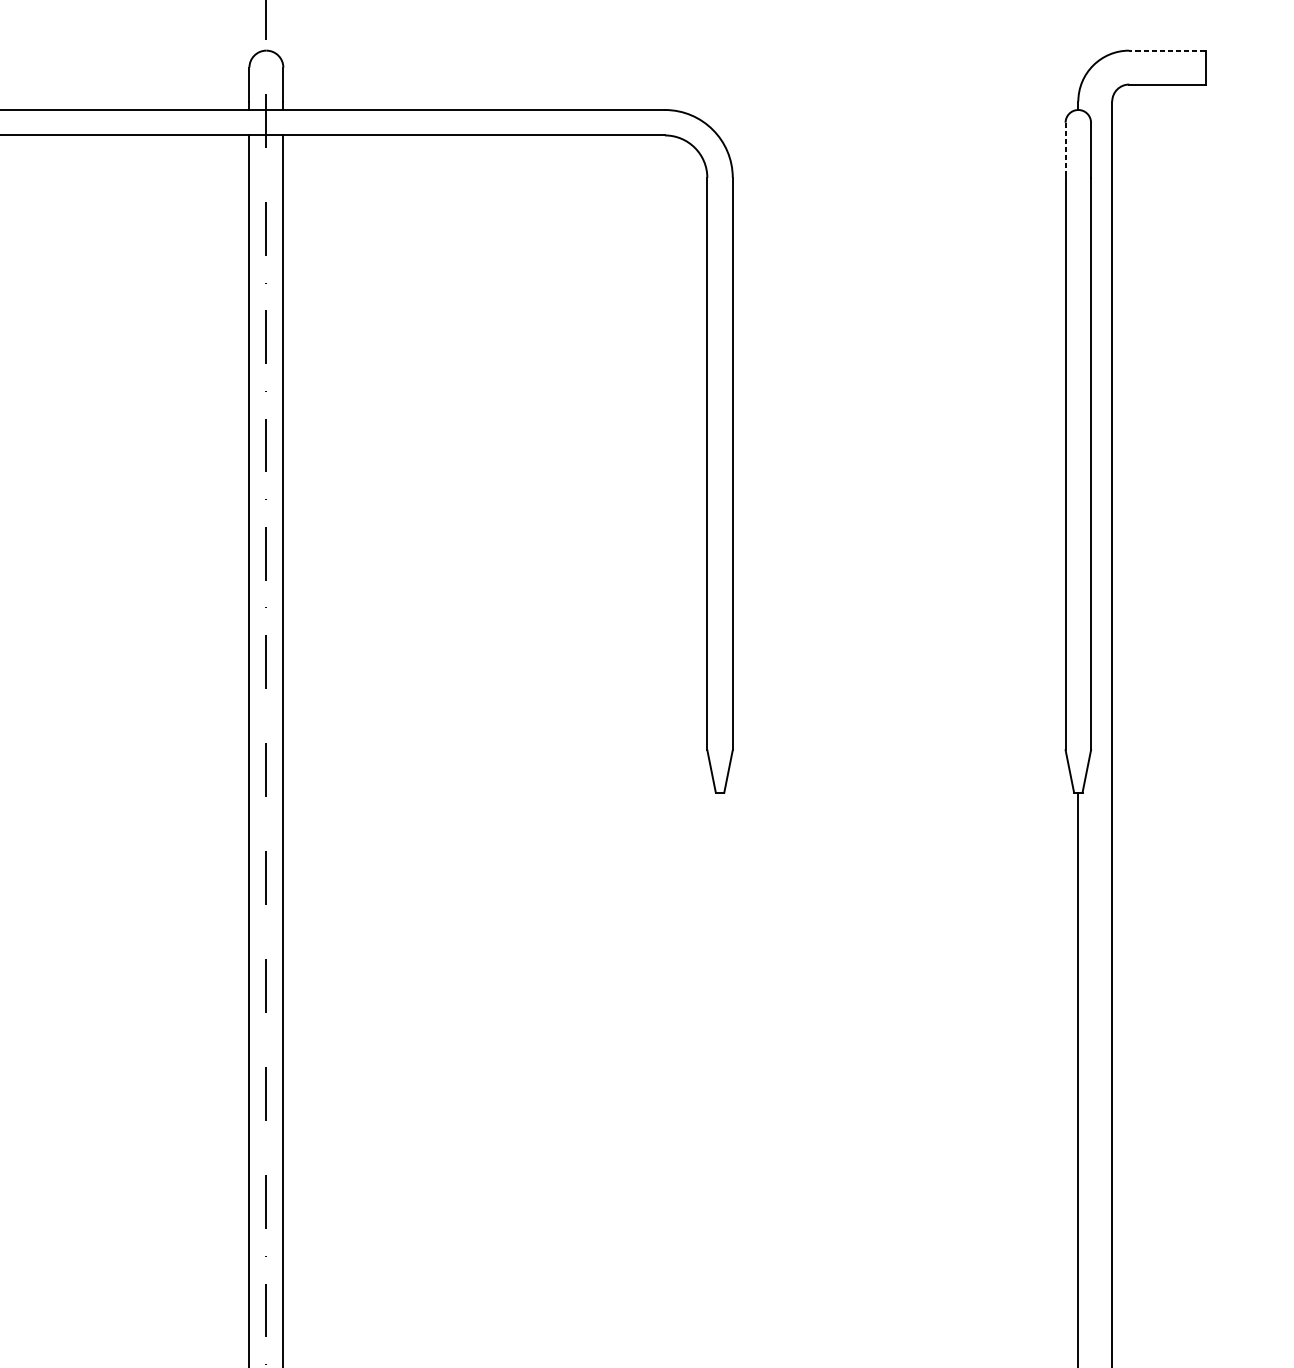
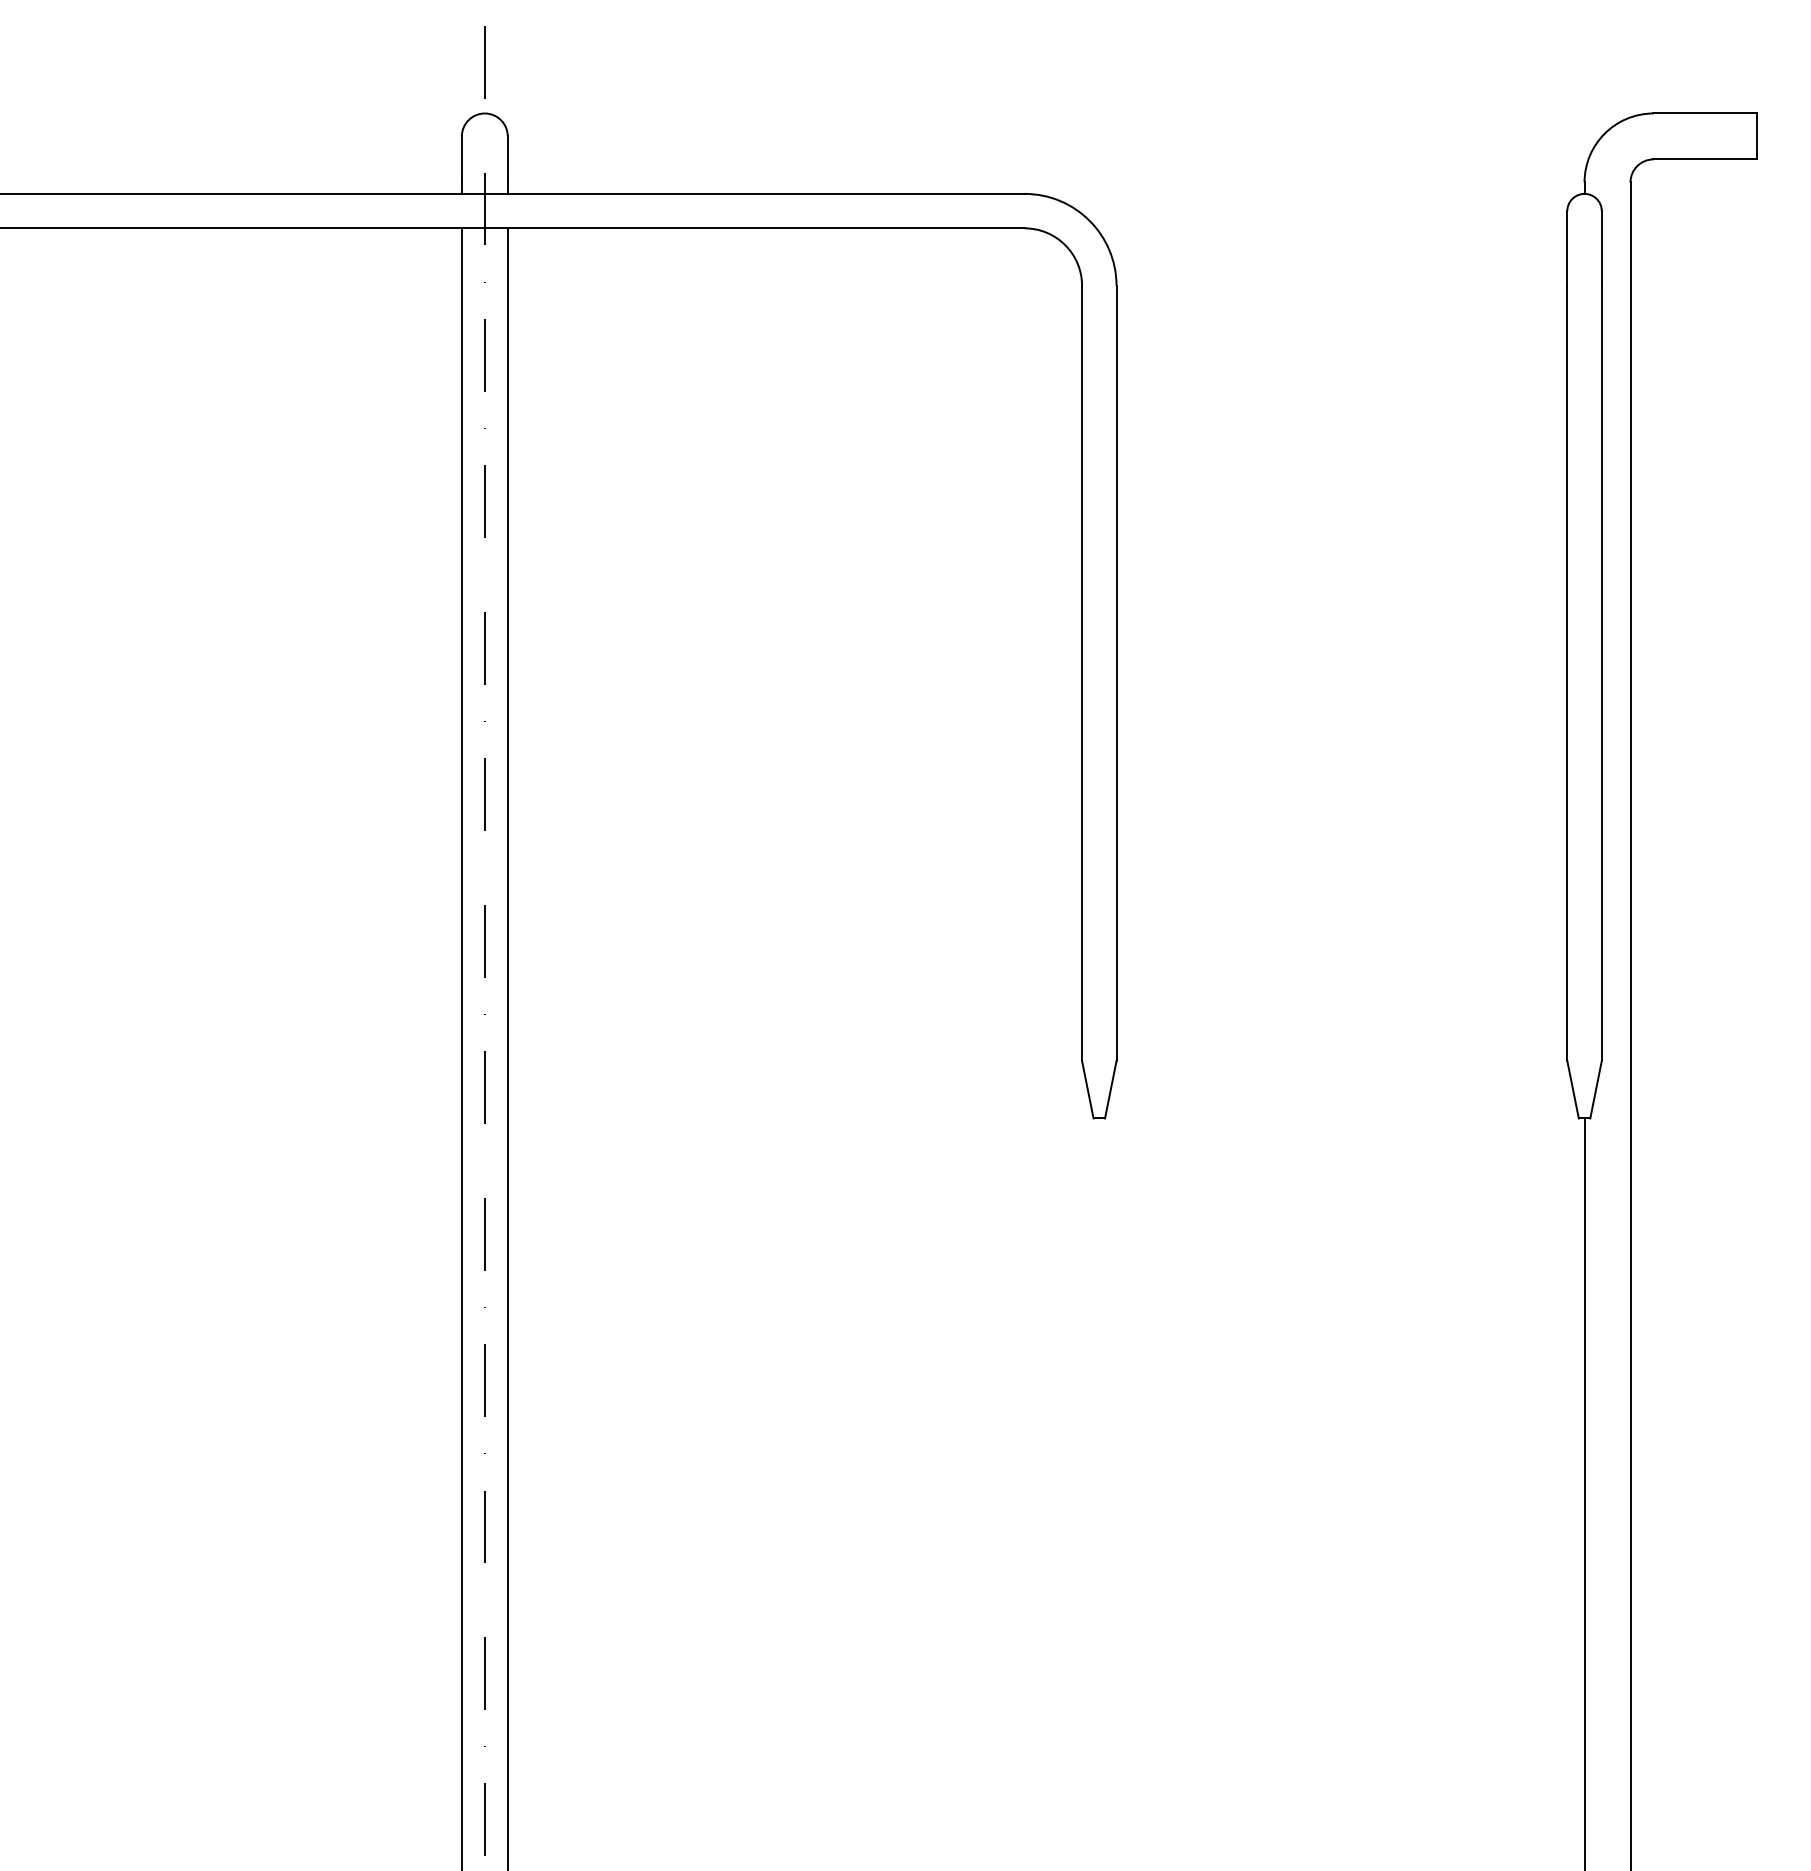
line: (1167, 50) -> (1705, 113), dashed -> solid
line: (1065, 150) -> (1567, 248), dashed -> solid

